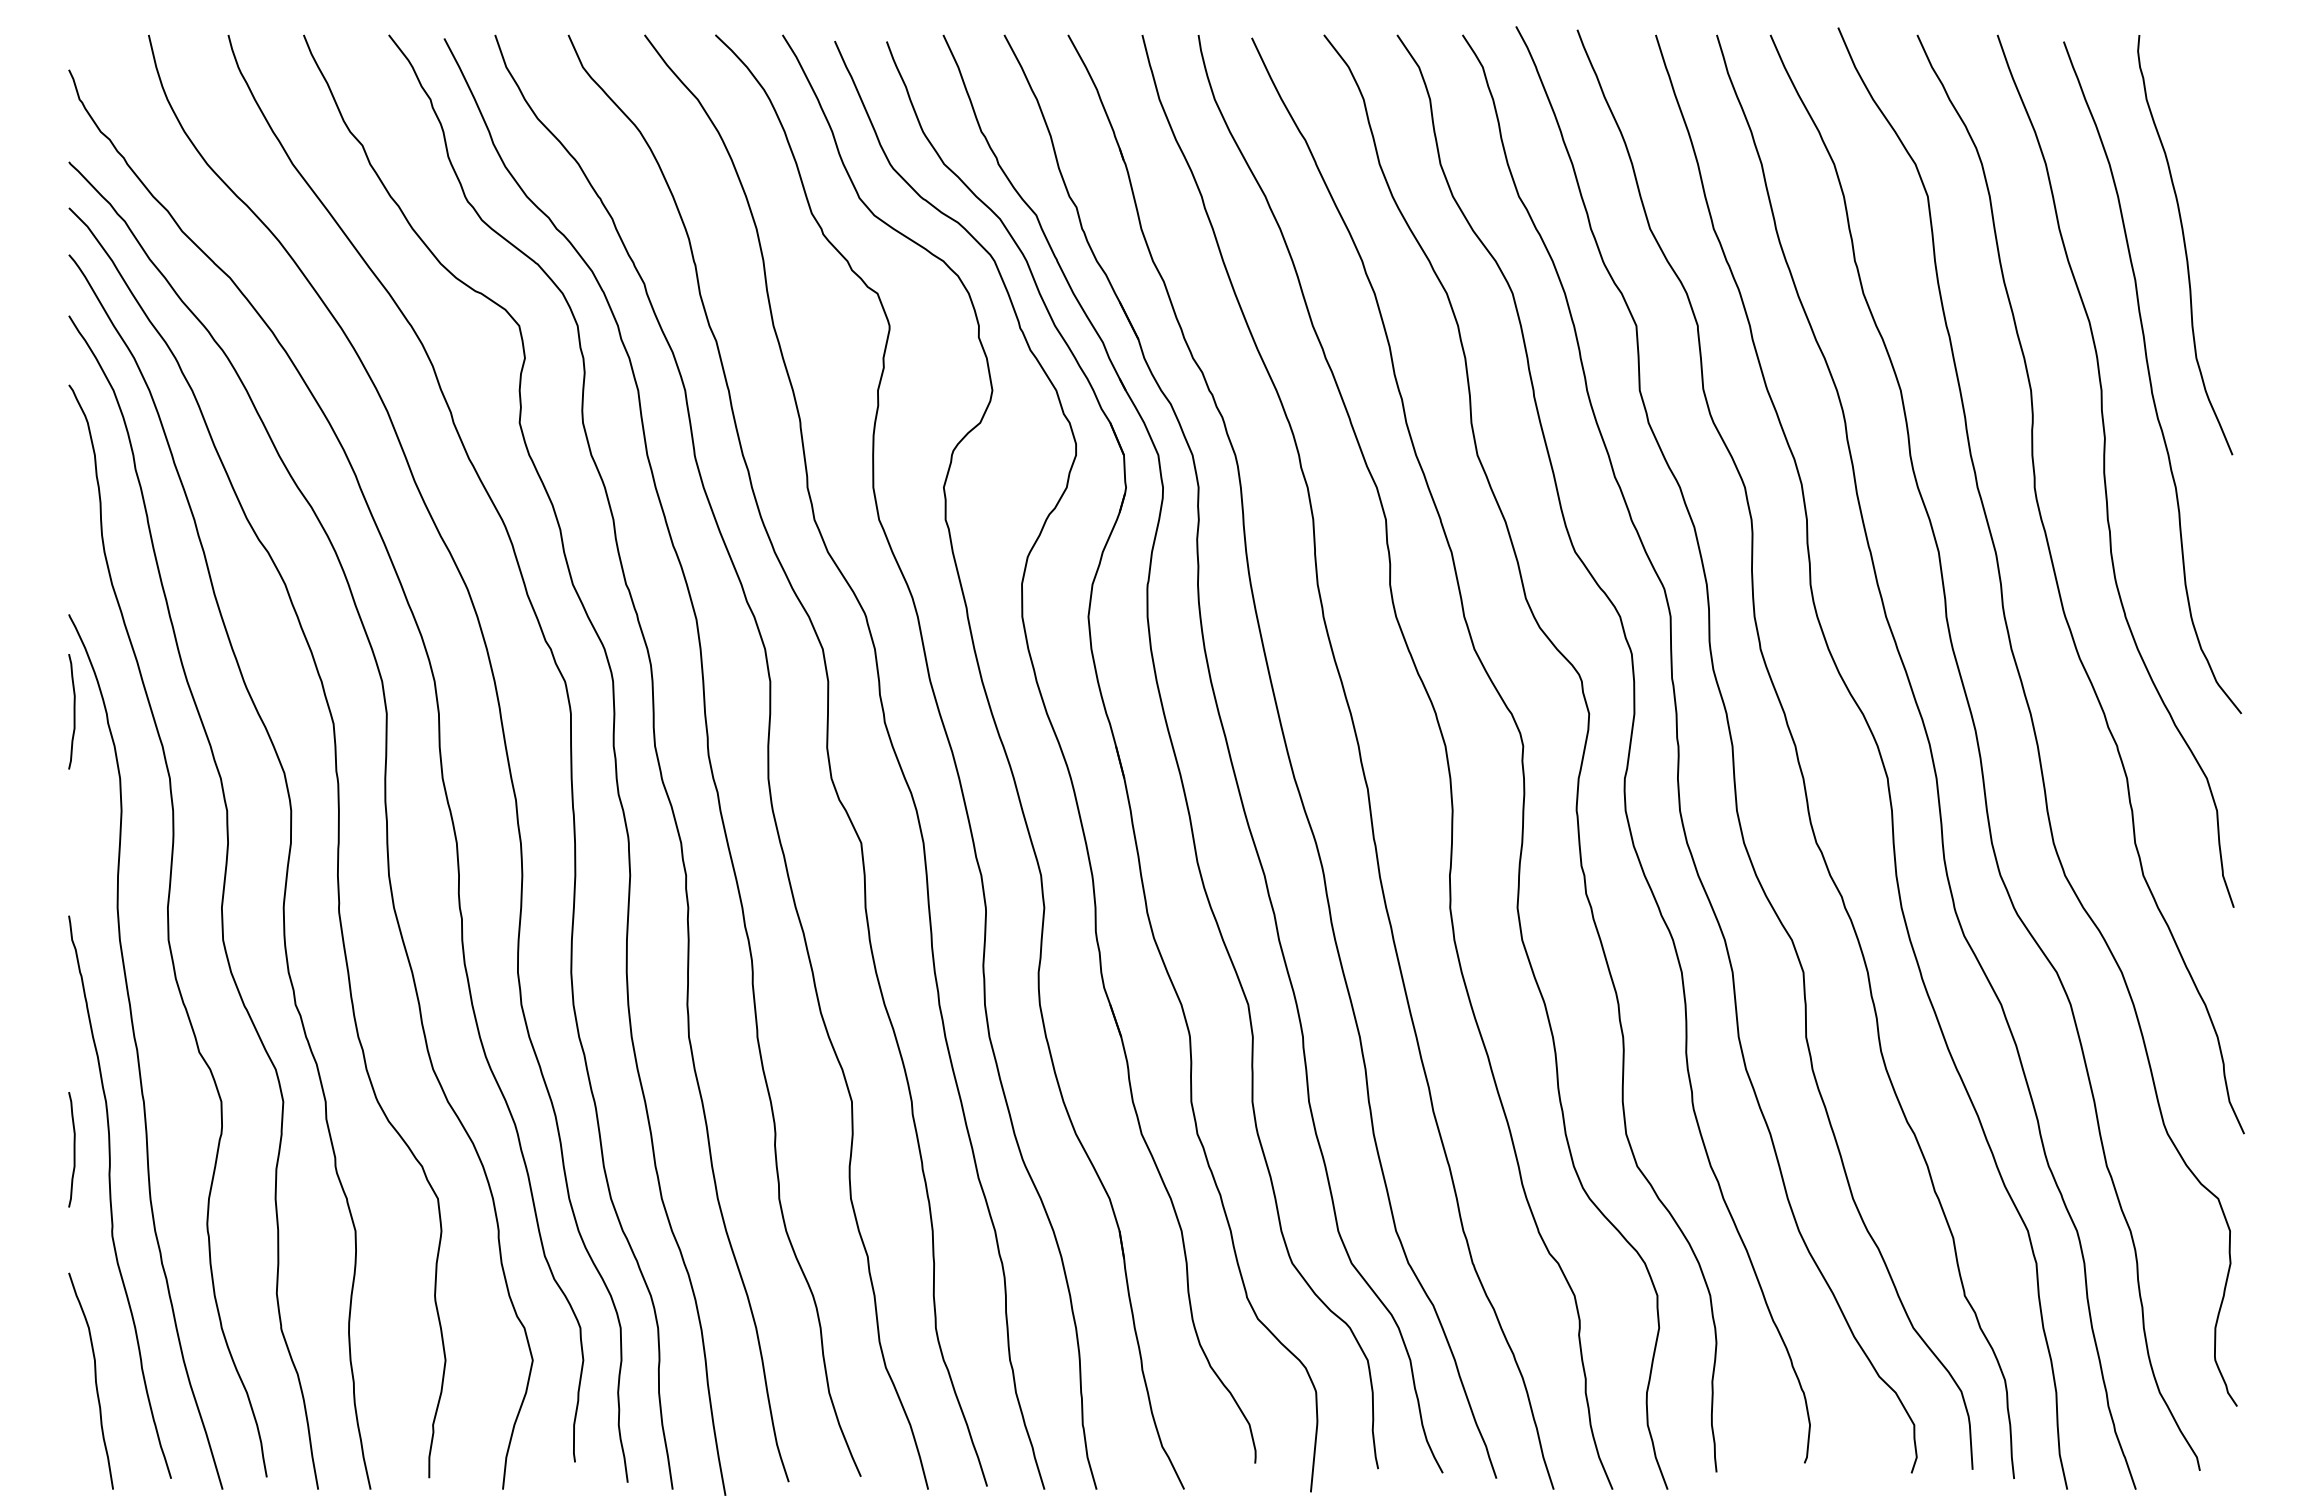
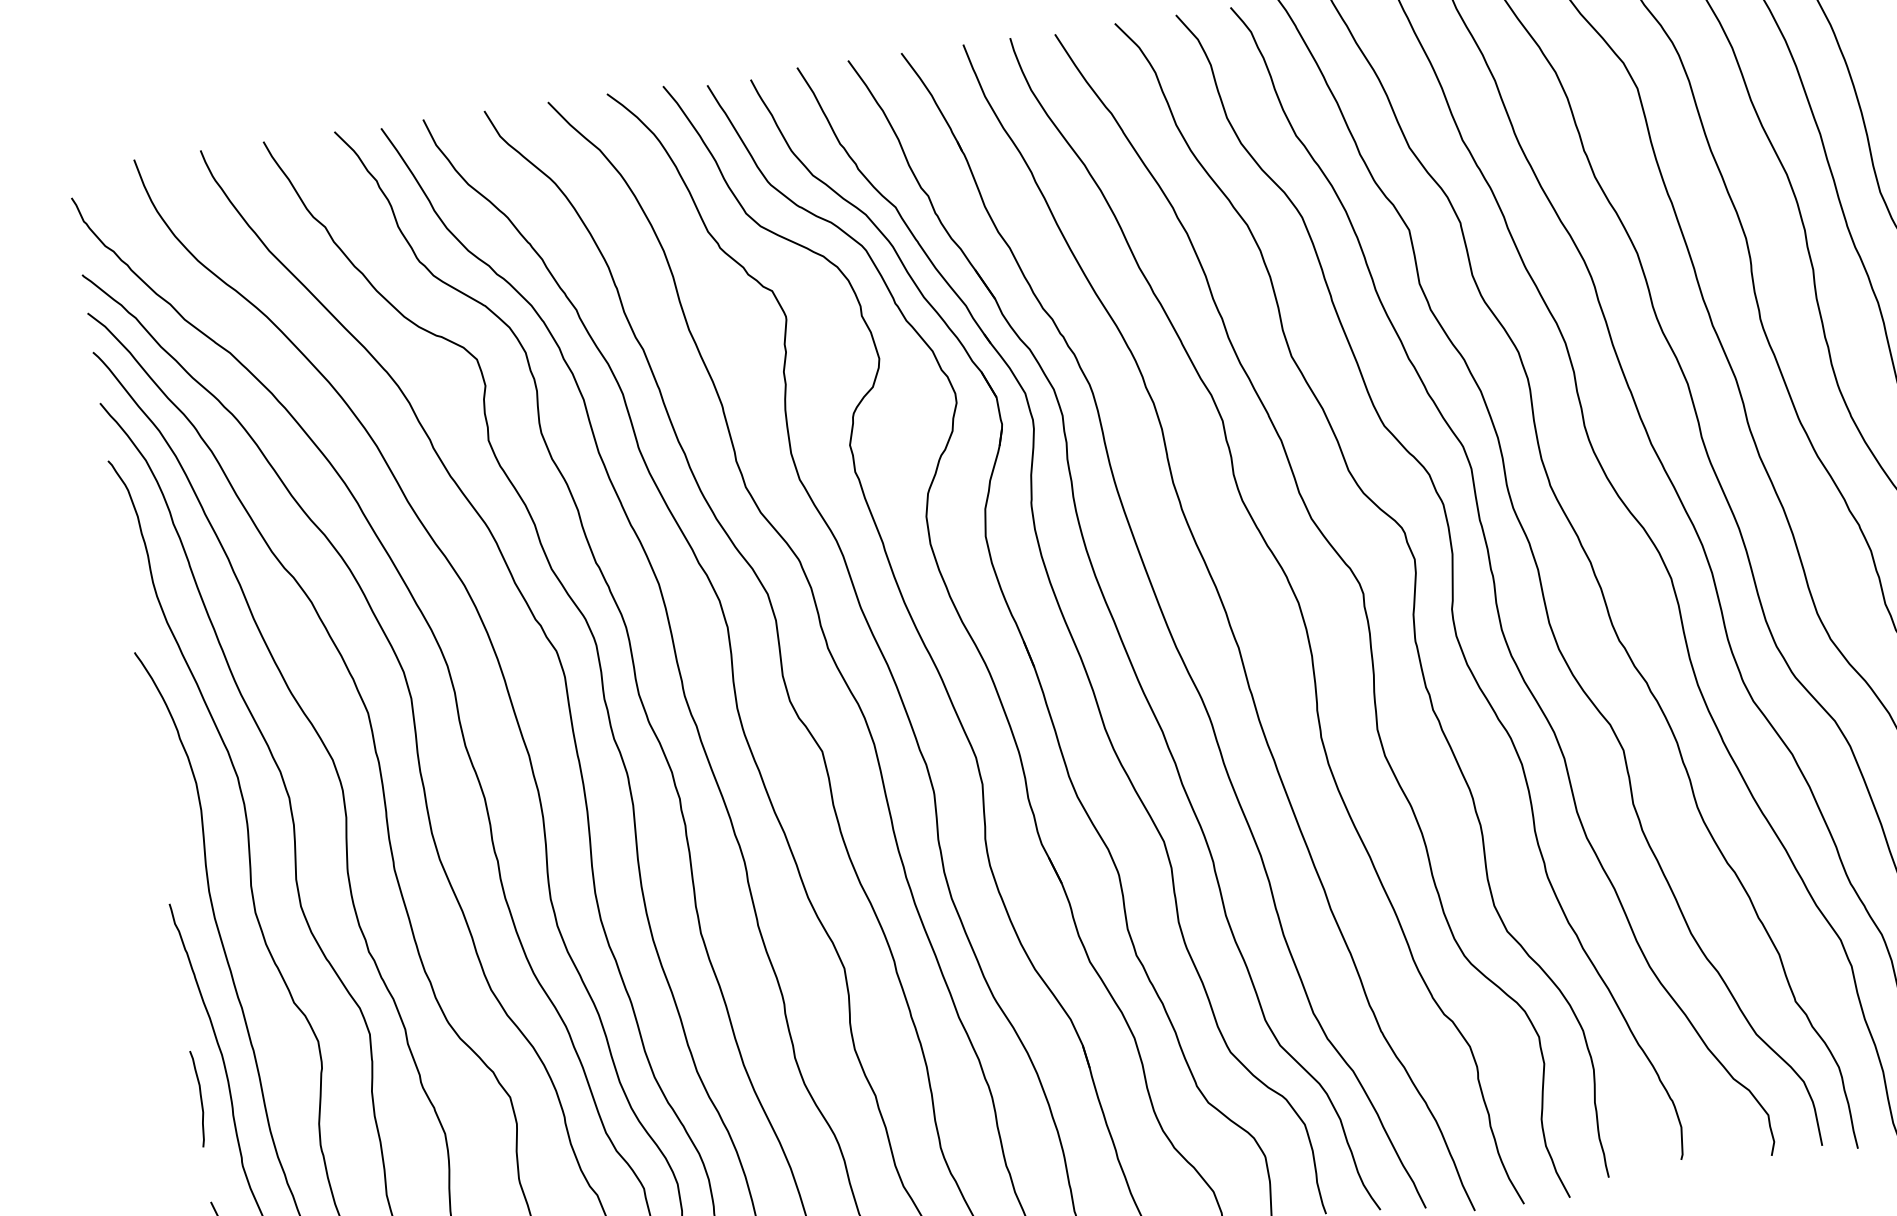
curve: (73, 711) -> (149, 732), removed

